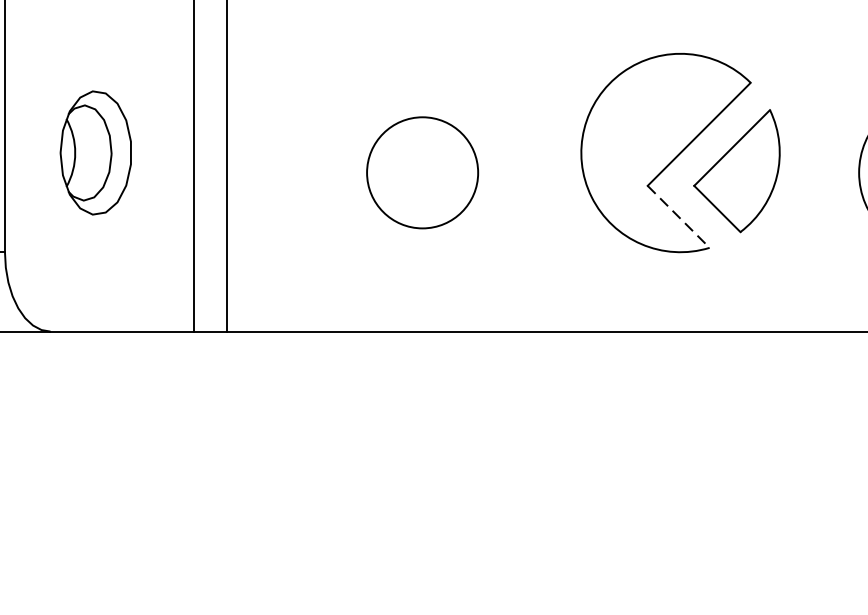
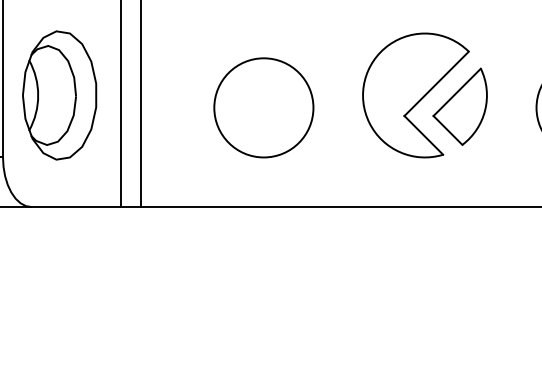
part: (95, 153) -> (59, 95), size x1.67
circle: (421, 172) -> (263, 107), size x1.43
line: (679, 217) -> (424, 135), dashed -> solid

